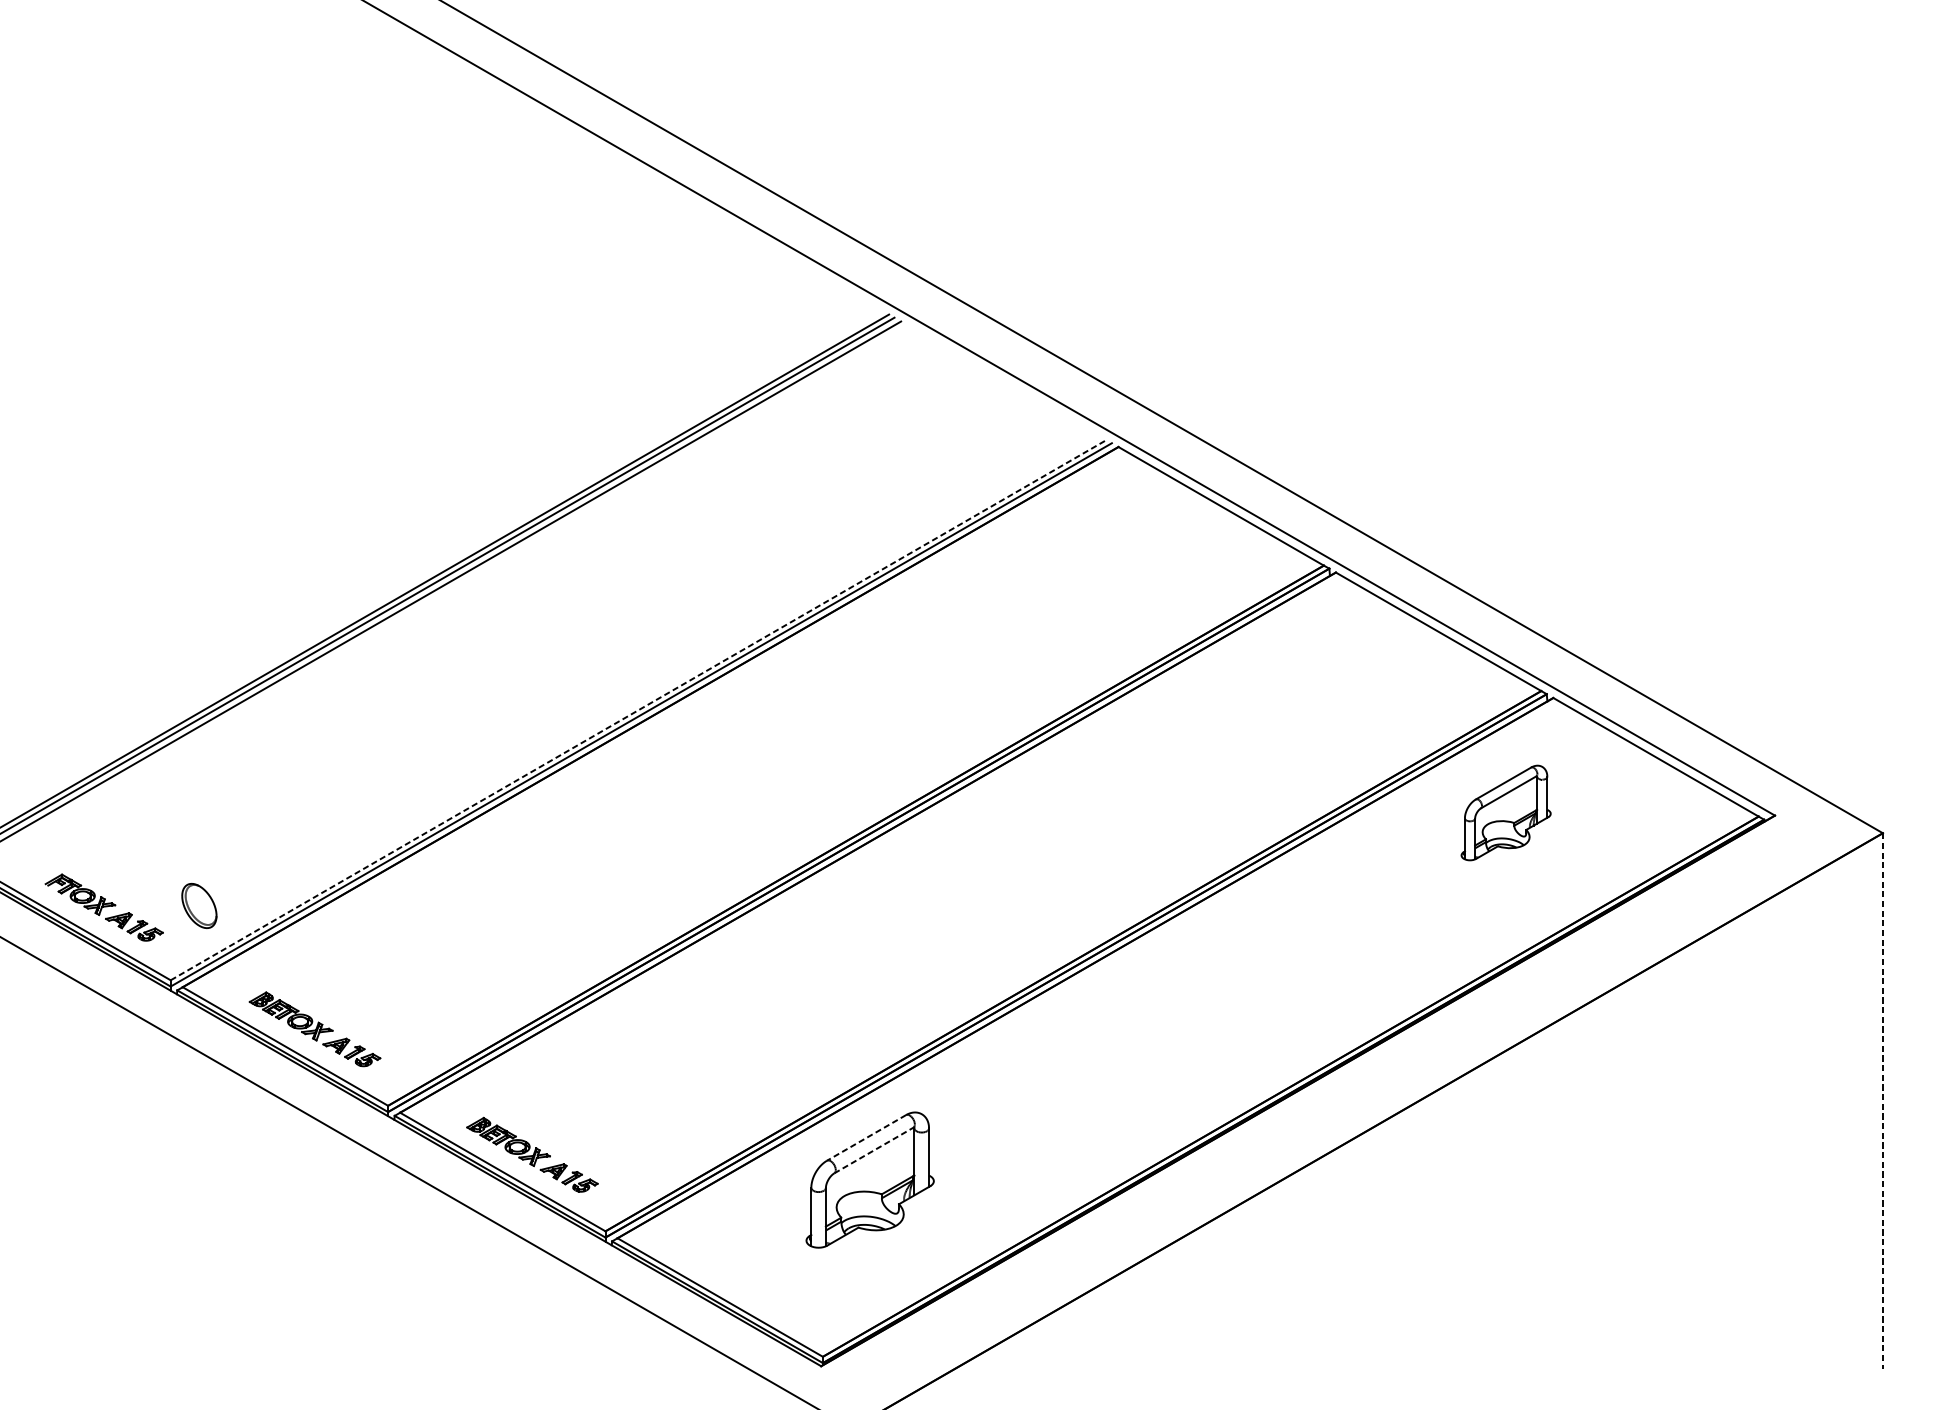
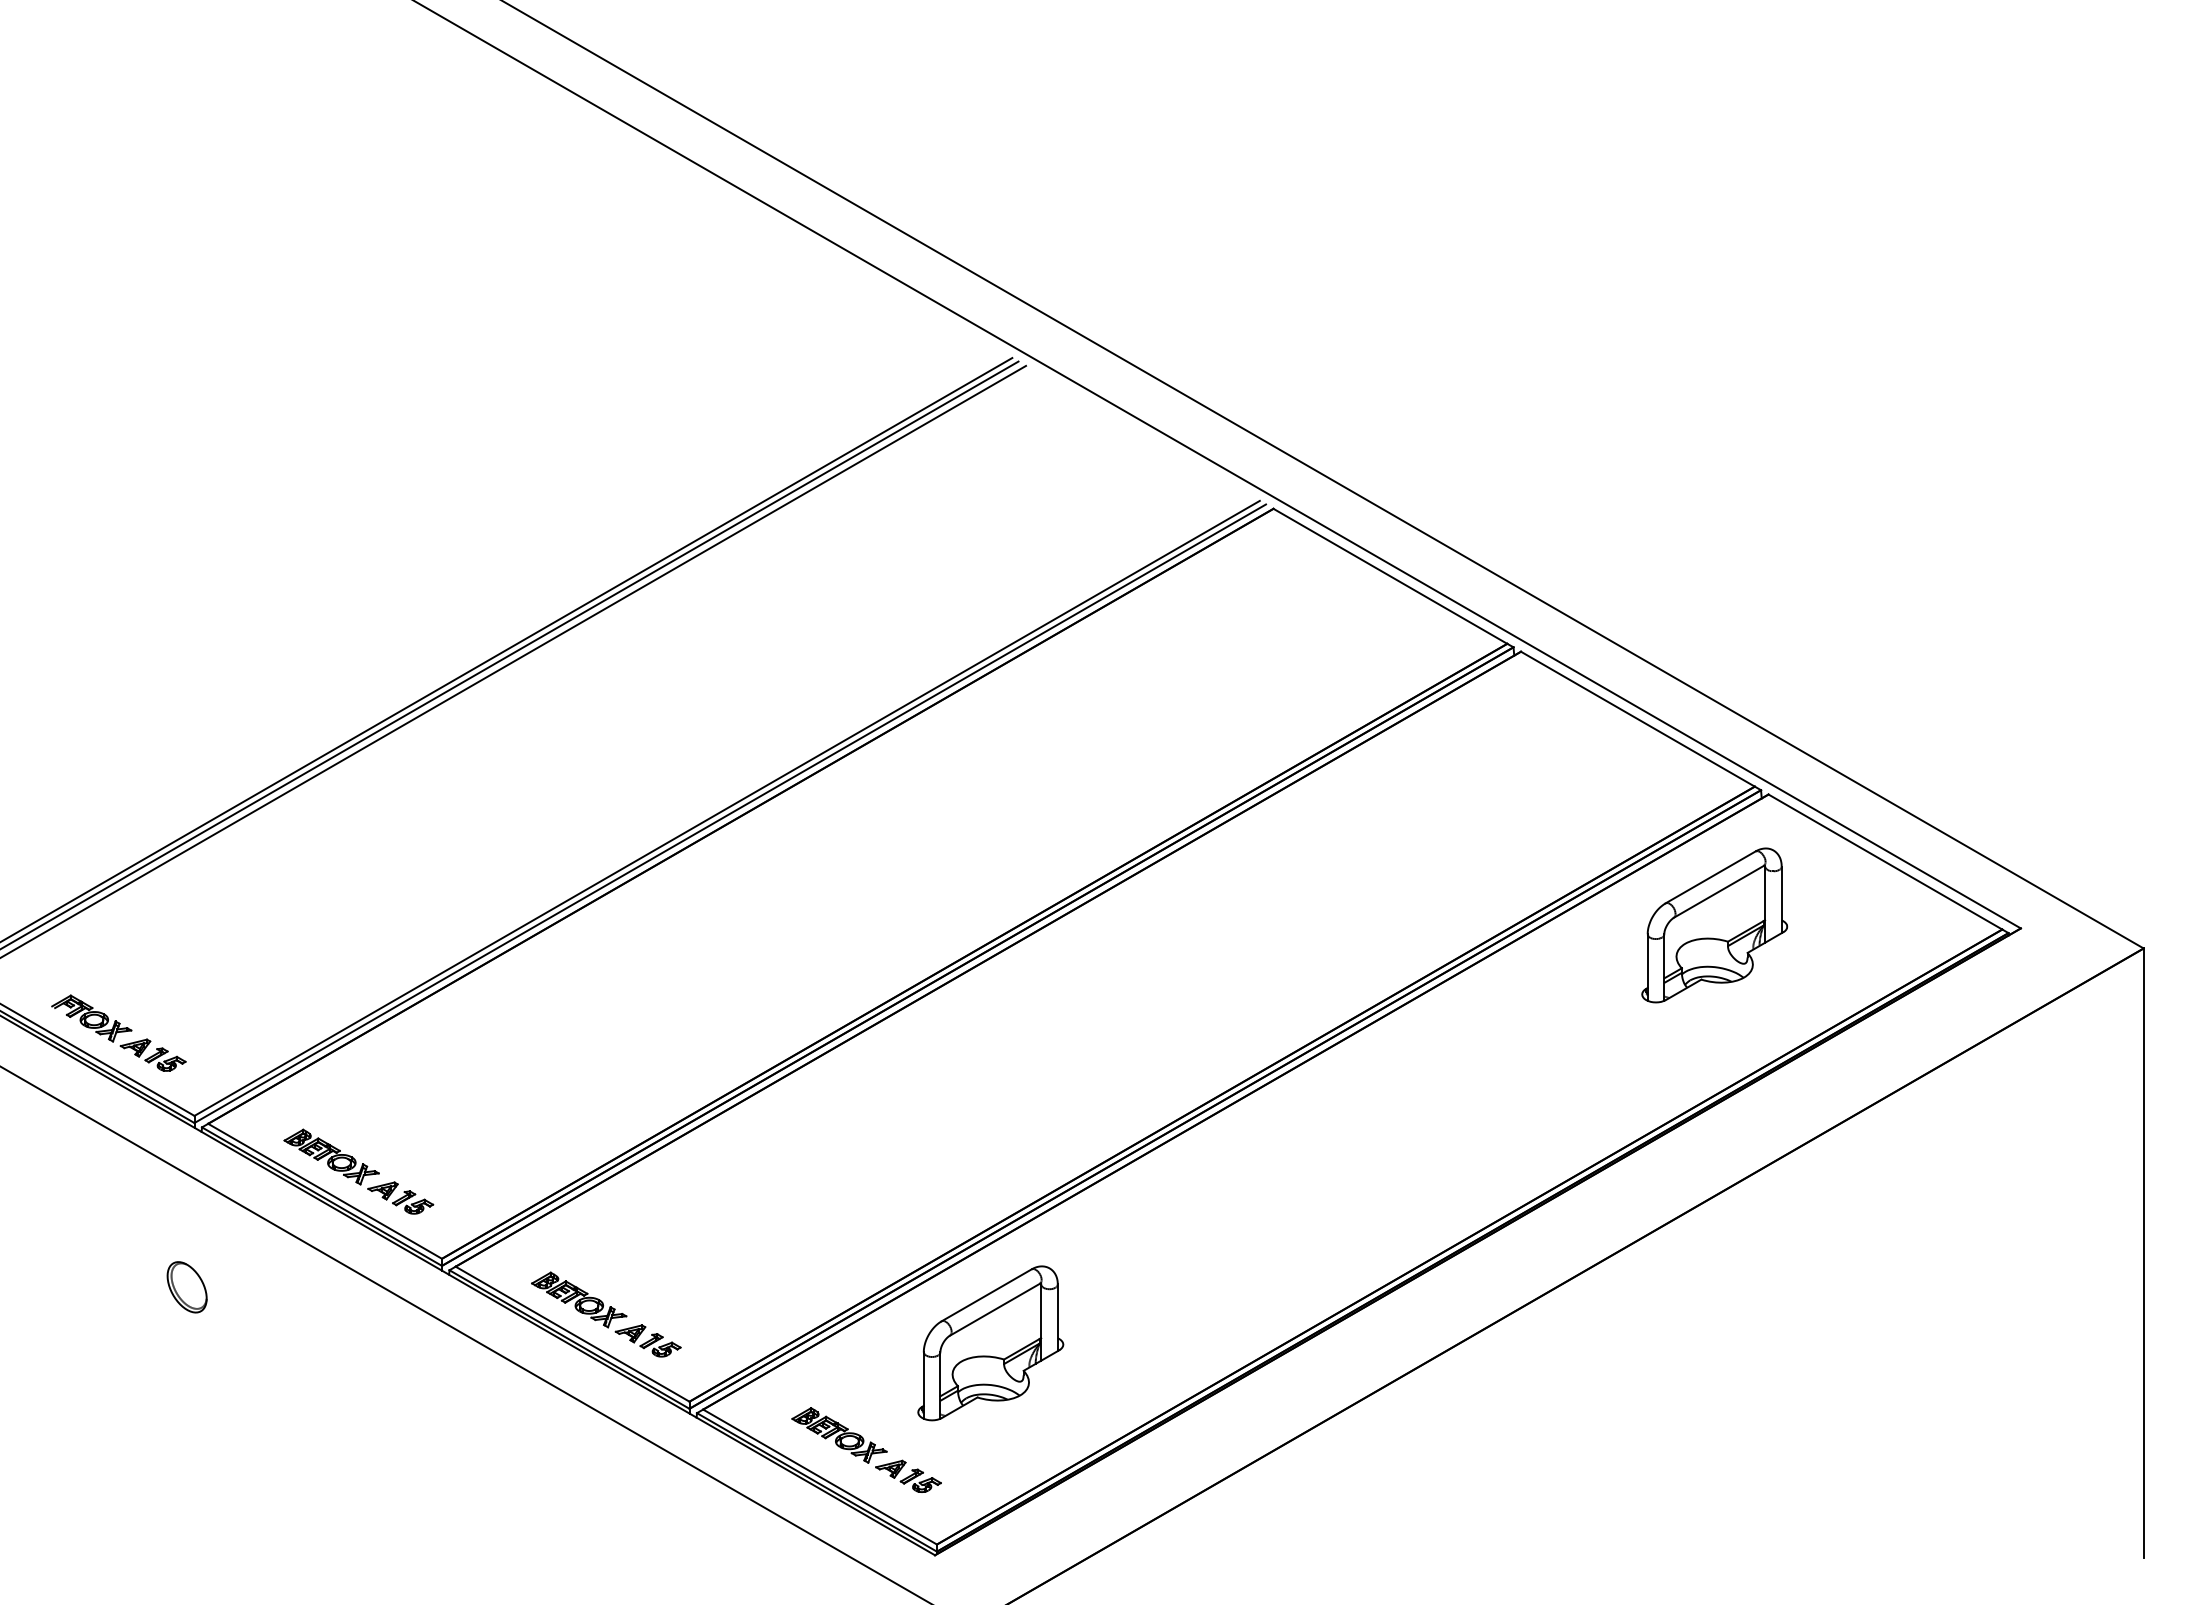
line: (638, 710) -> (727, 808), dashed -> solid
part: (1505, 813) -> (1714, 925), size x1.43
part: (198, 906) -> (186, 1287), moved
line: (1882, 1101) -> (2143, 1253), dashed -> solid
line: (866, 1138) -> (986, 1295), dashed -> solid
line: (873, 1150) -> (994, 1309), dashed -> solid
part: (761, 1273) -> (866, 1449), added

